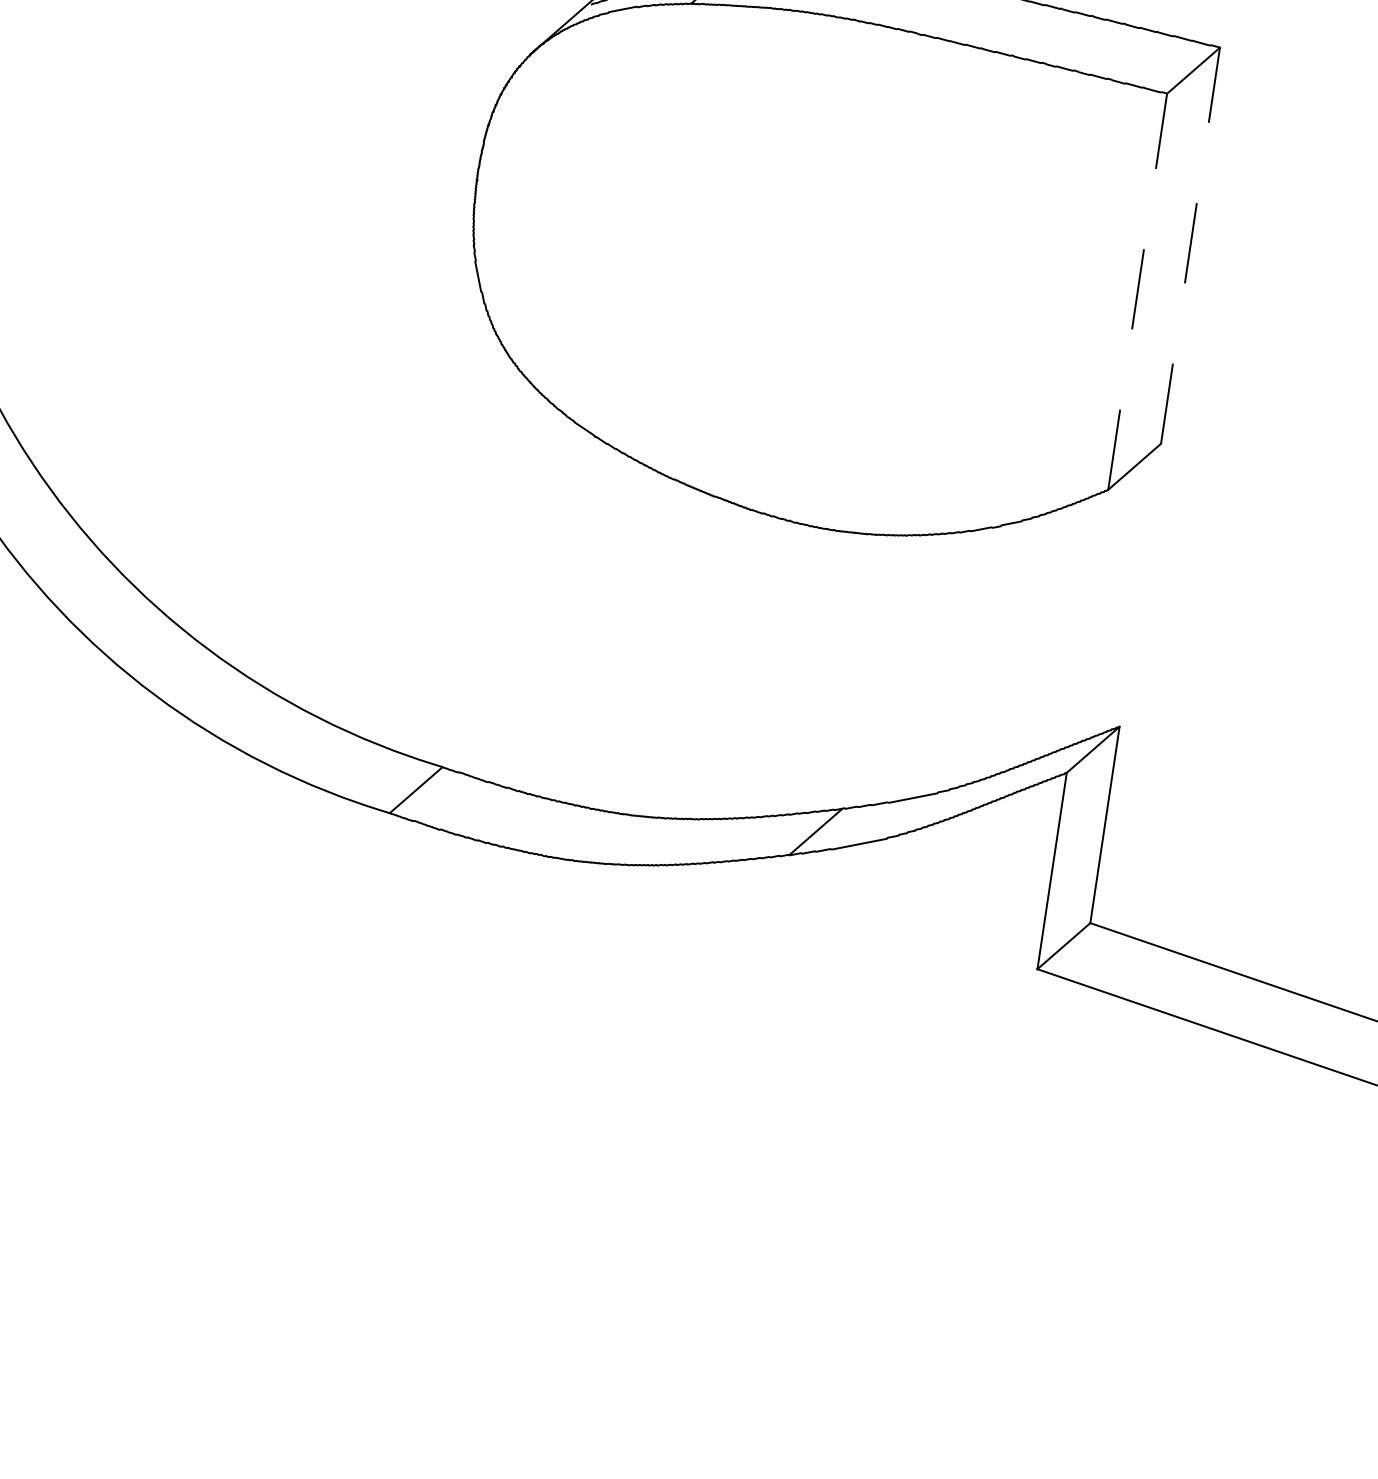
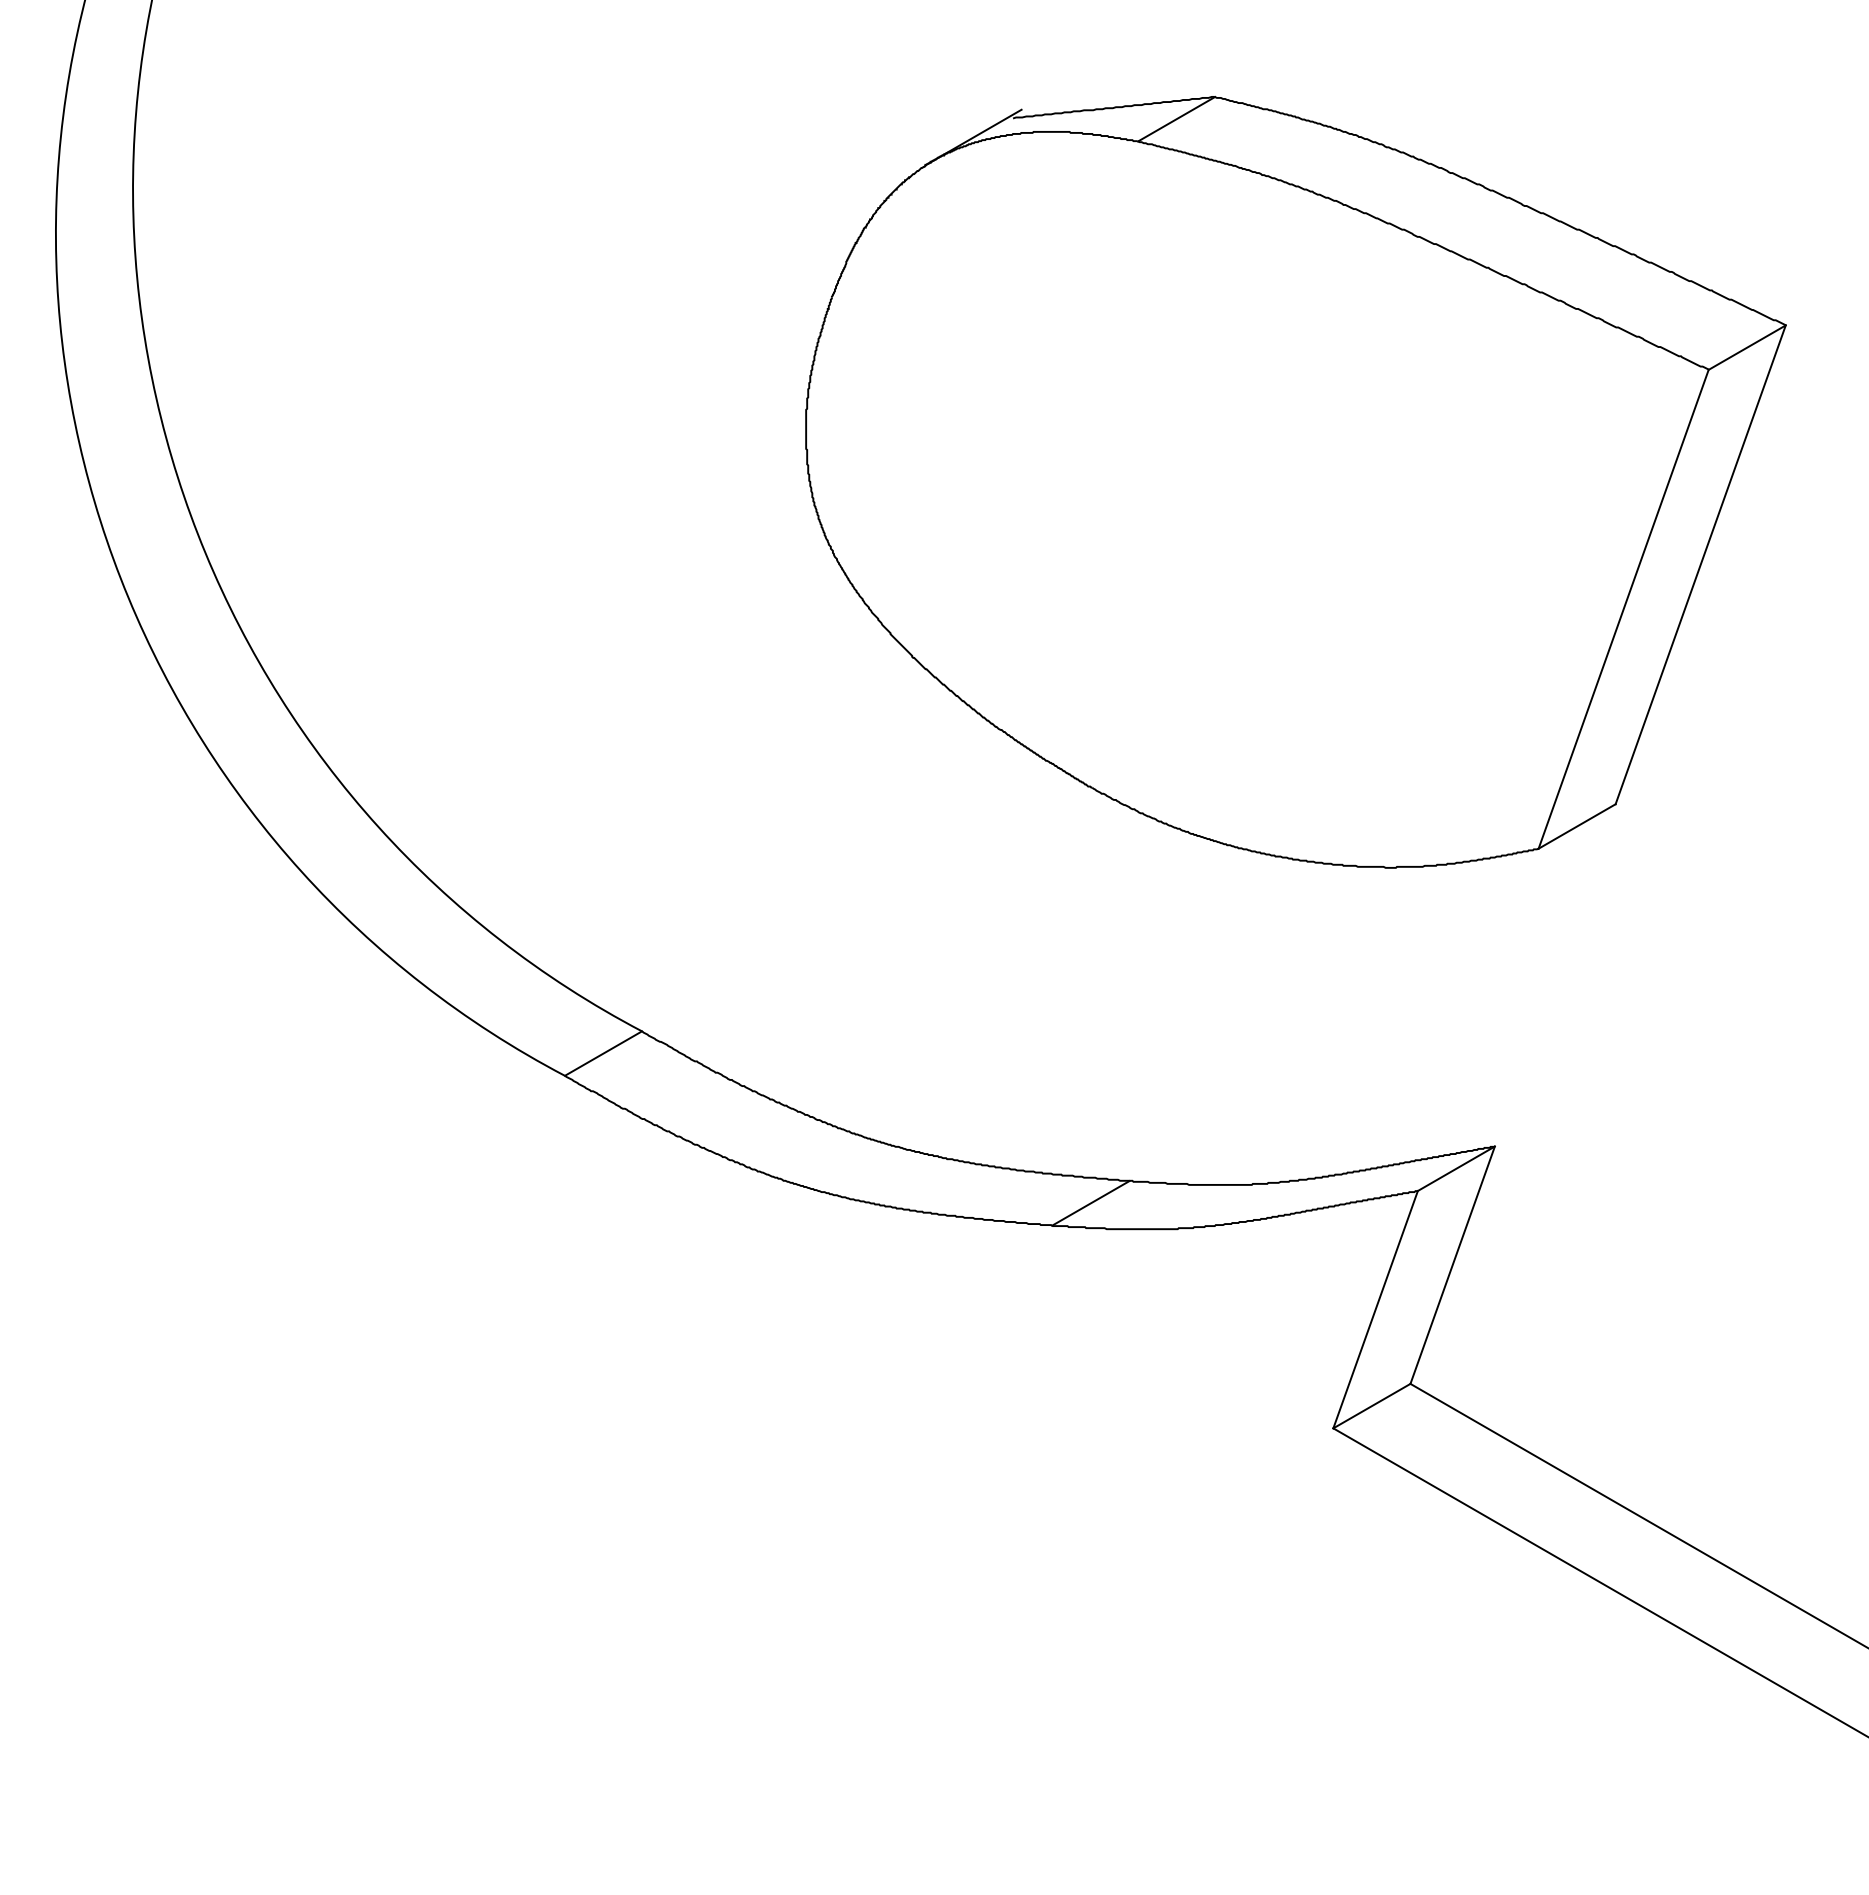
line: (1190, 245) -> (1700, 564), dashed -> solid
line: (1137, 291) -> (1623, 608), dashed -> solid

